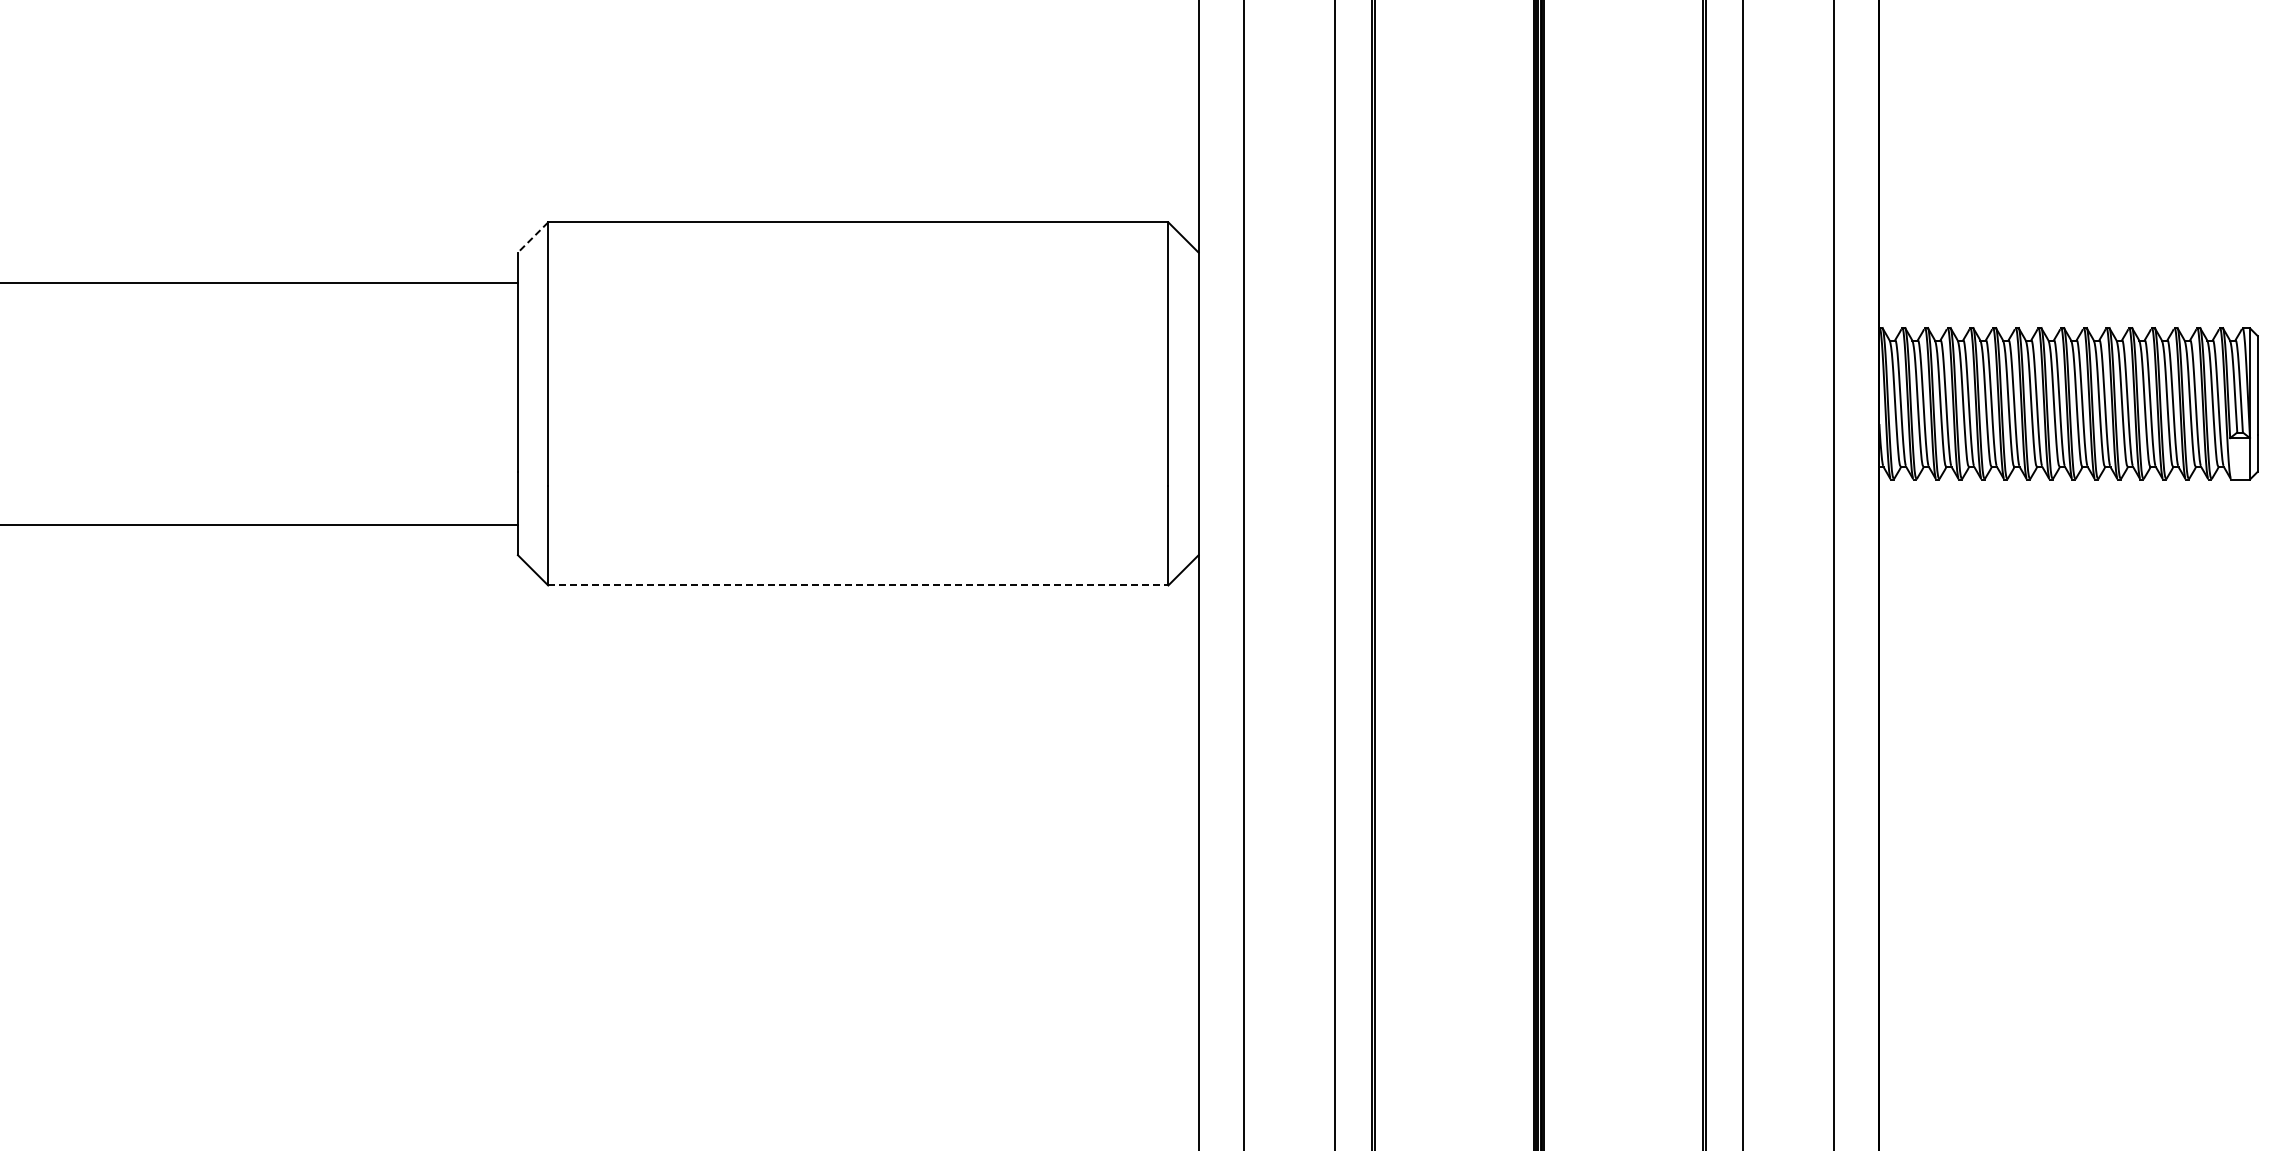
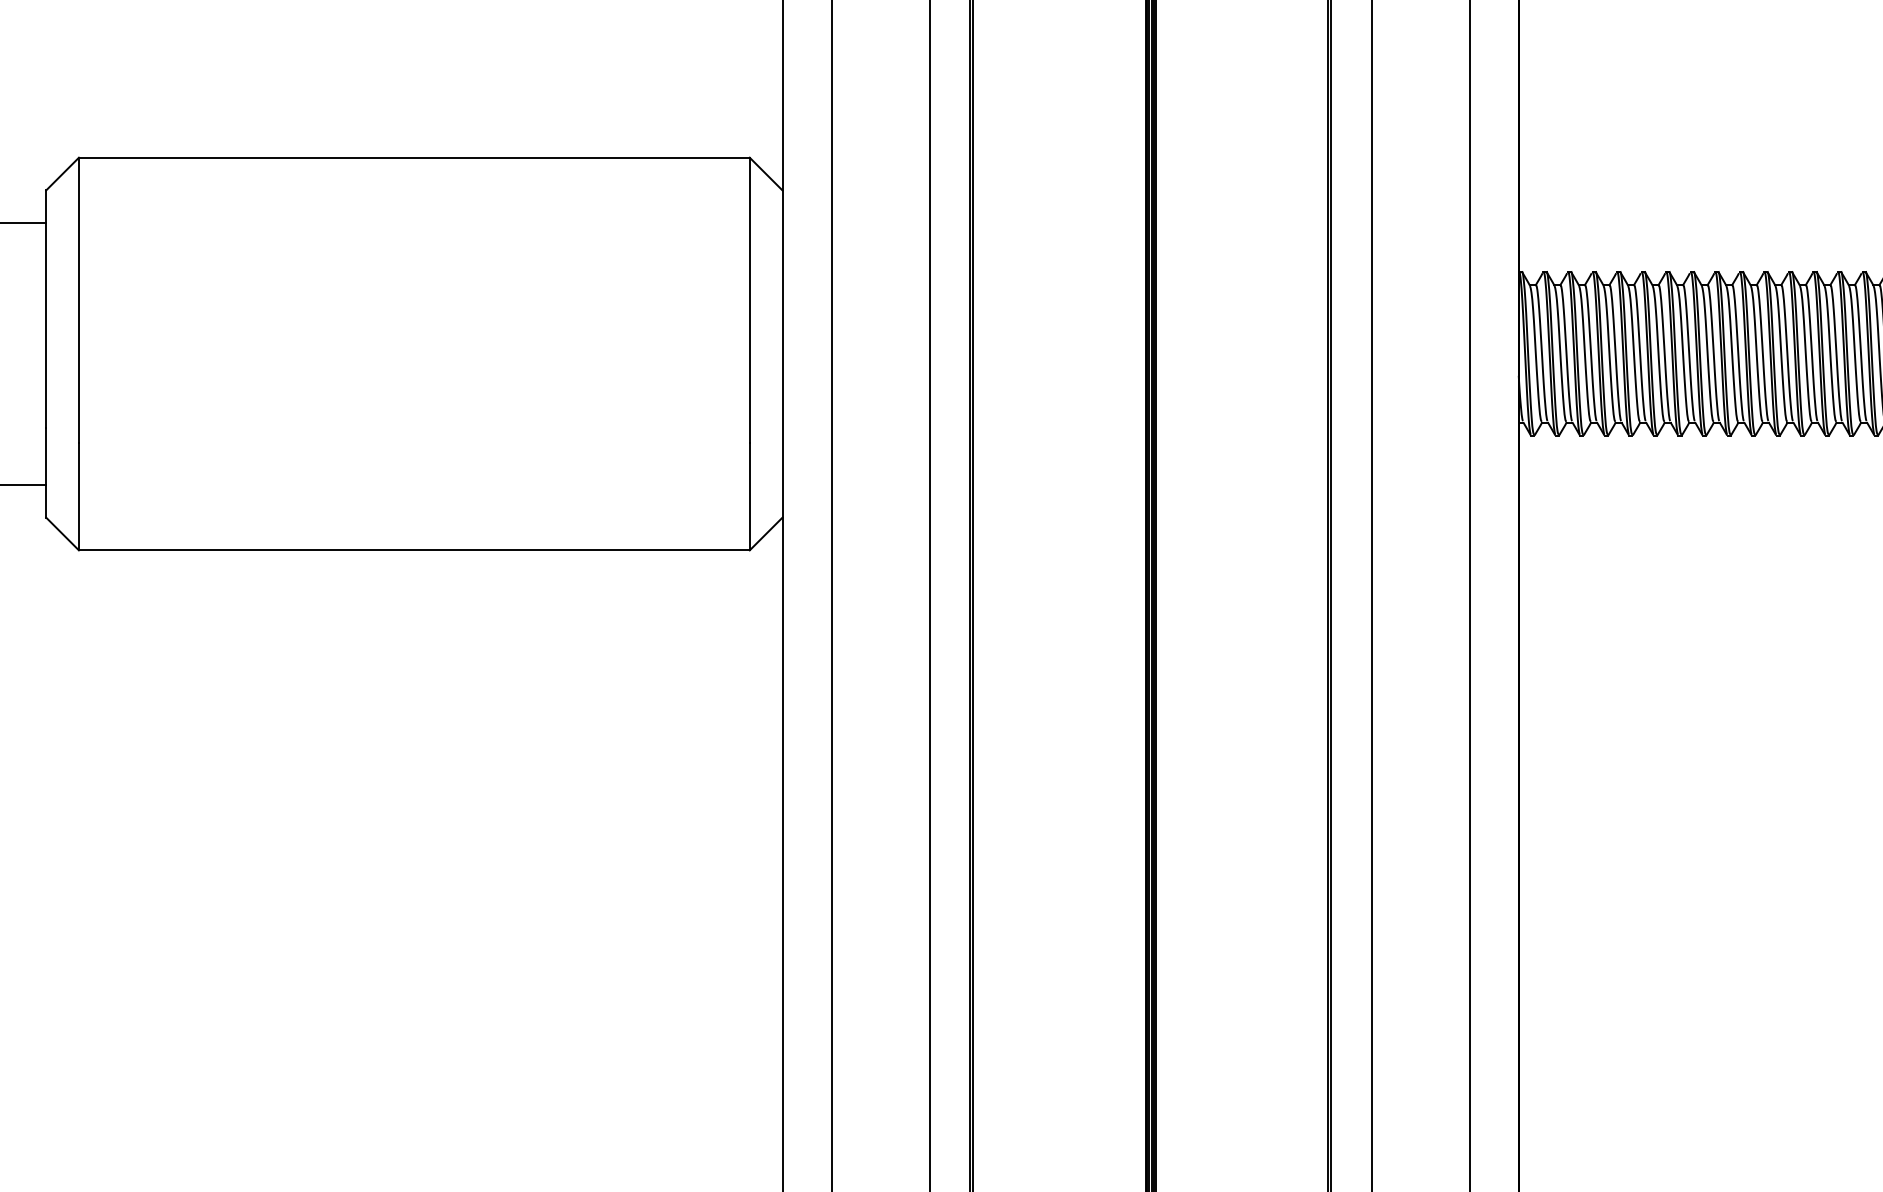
line: (532, 237) -> (61, 174), dashed -> solid
line: (858, 585) -> (414, 550), dashed -> solid

